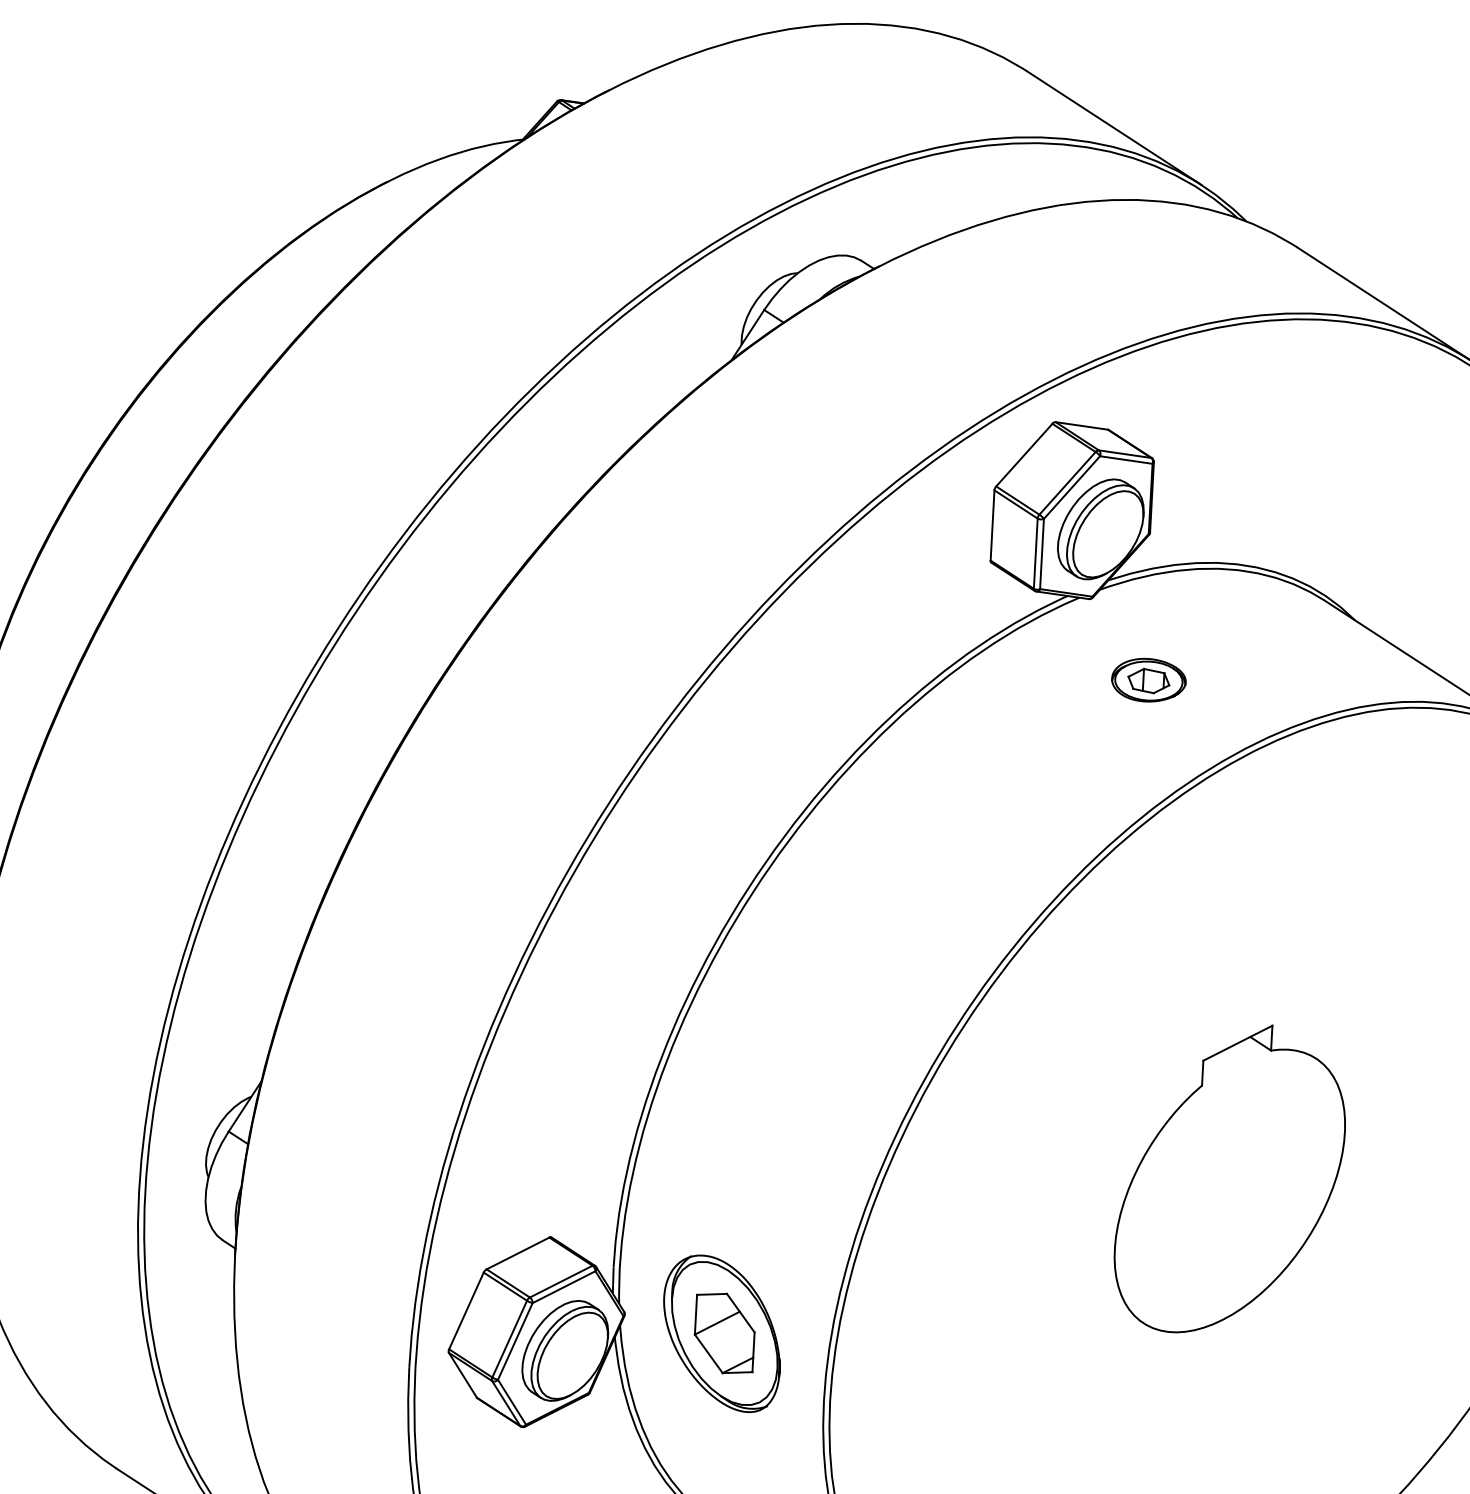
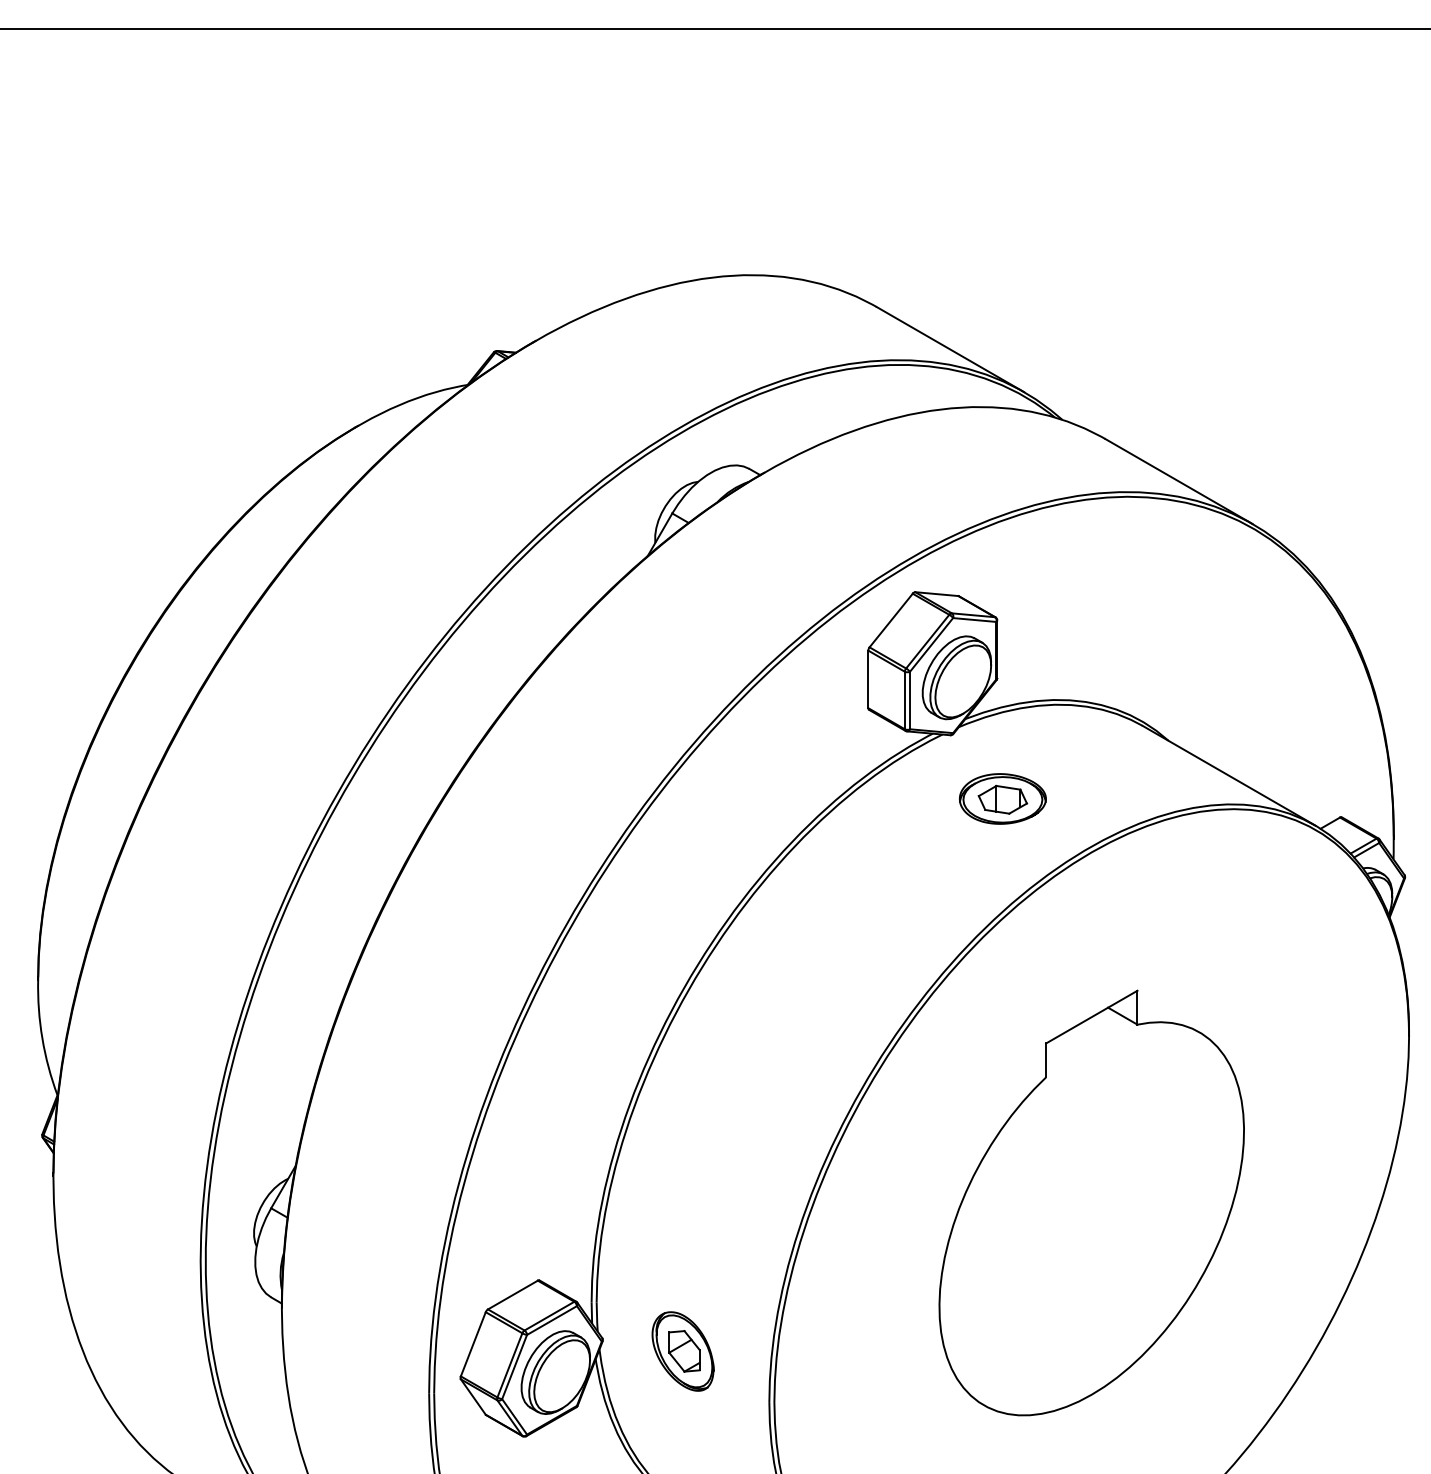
part: (1148, 679) -> (1002, 798), size x1.43
part: (1230, 1178) -> (1091, 1202), size x1.67
part: (721, 1333) -> (682, 1351), size x0.62

